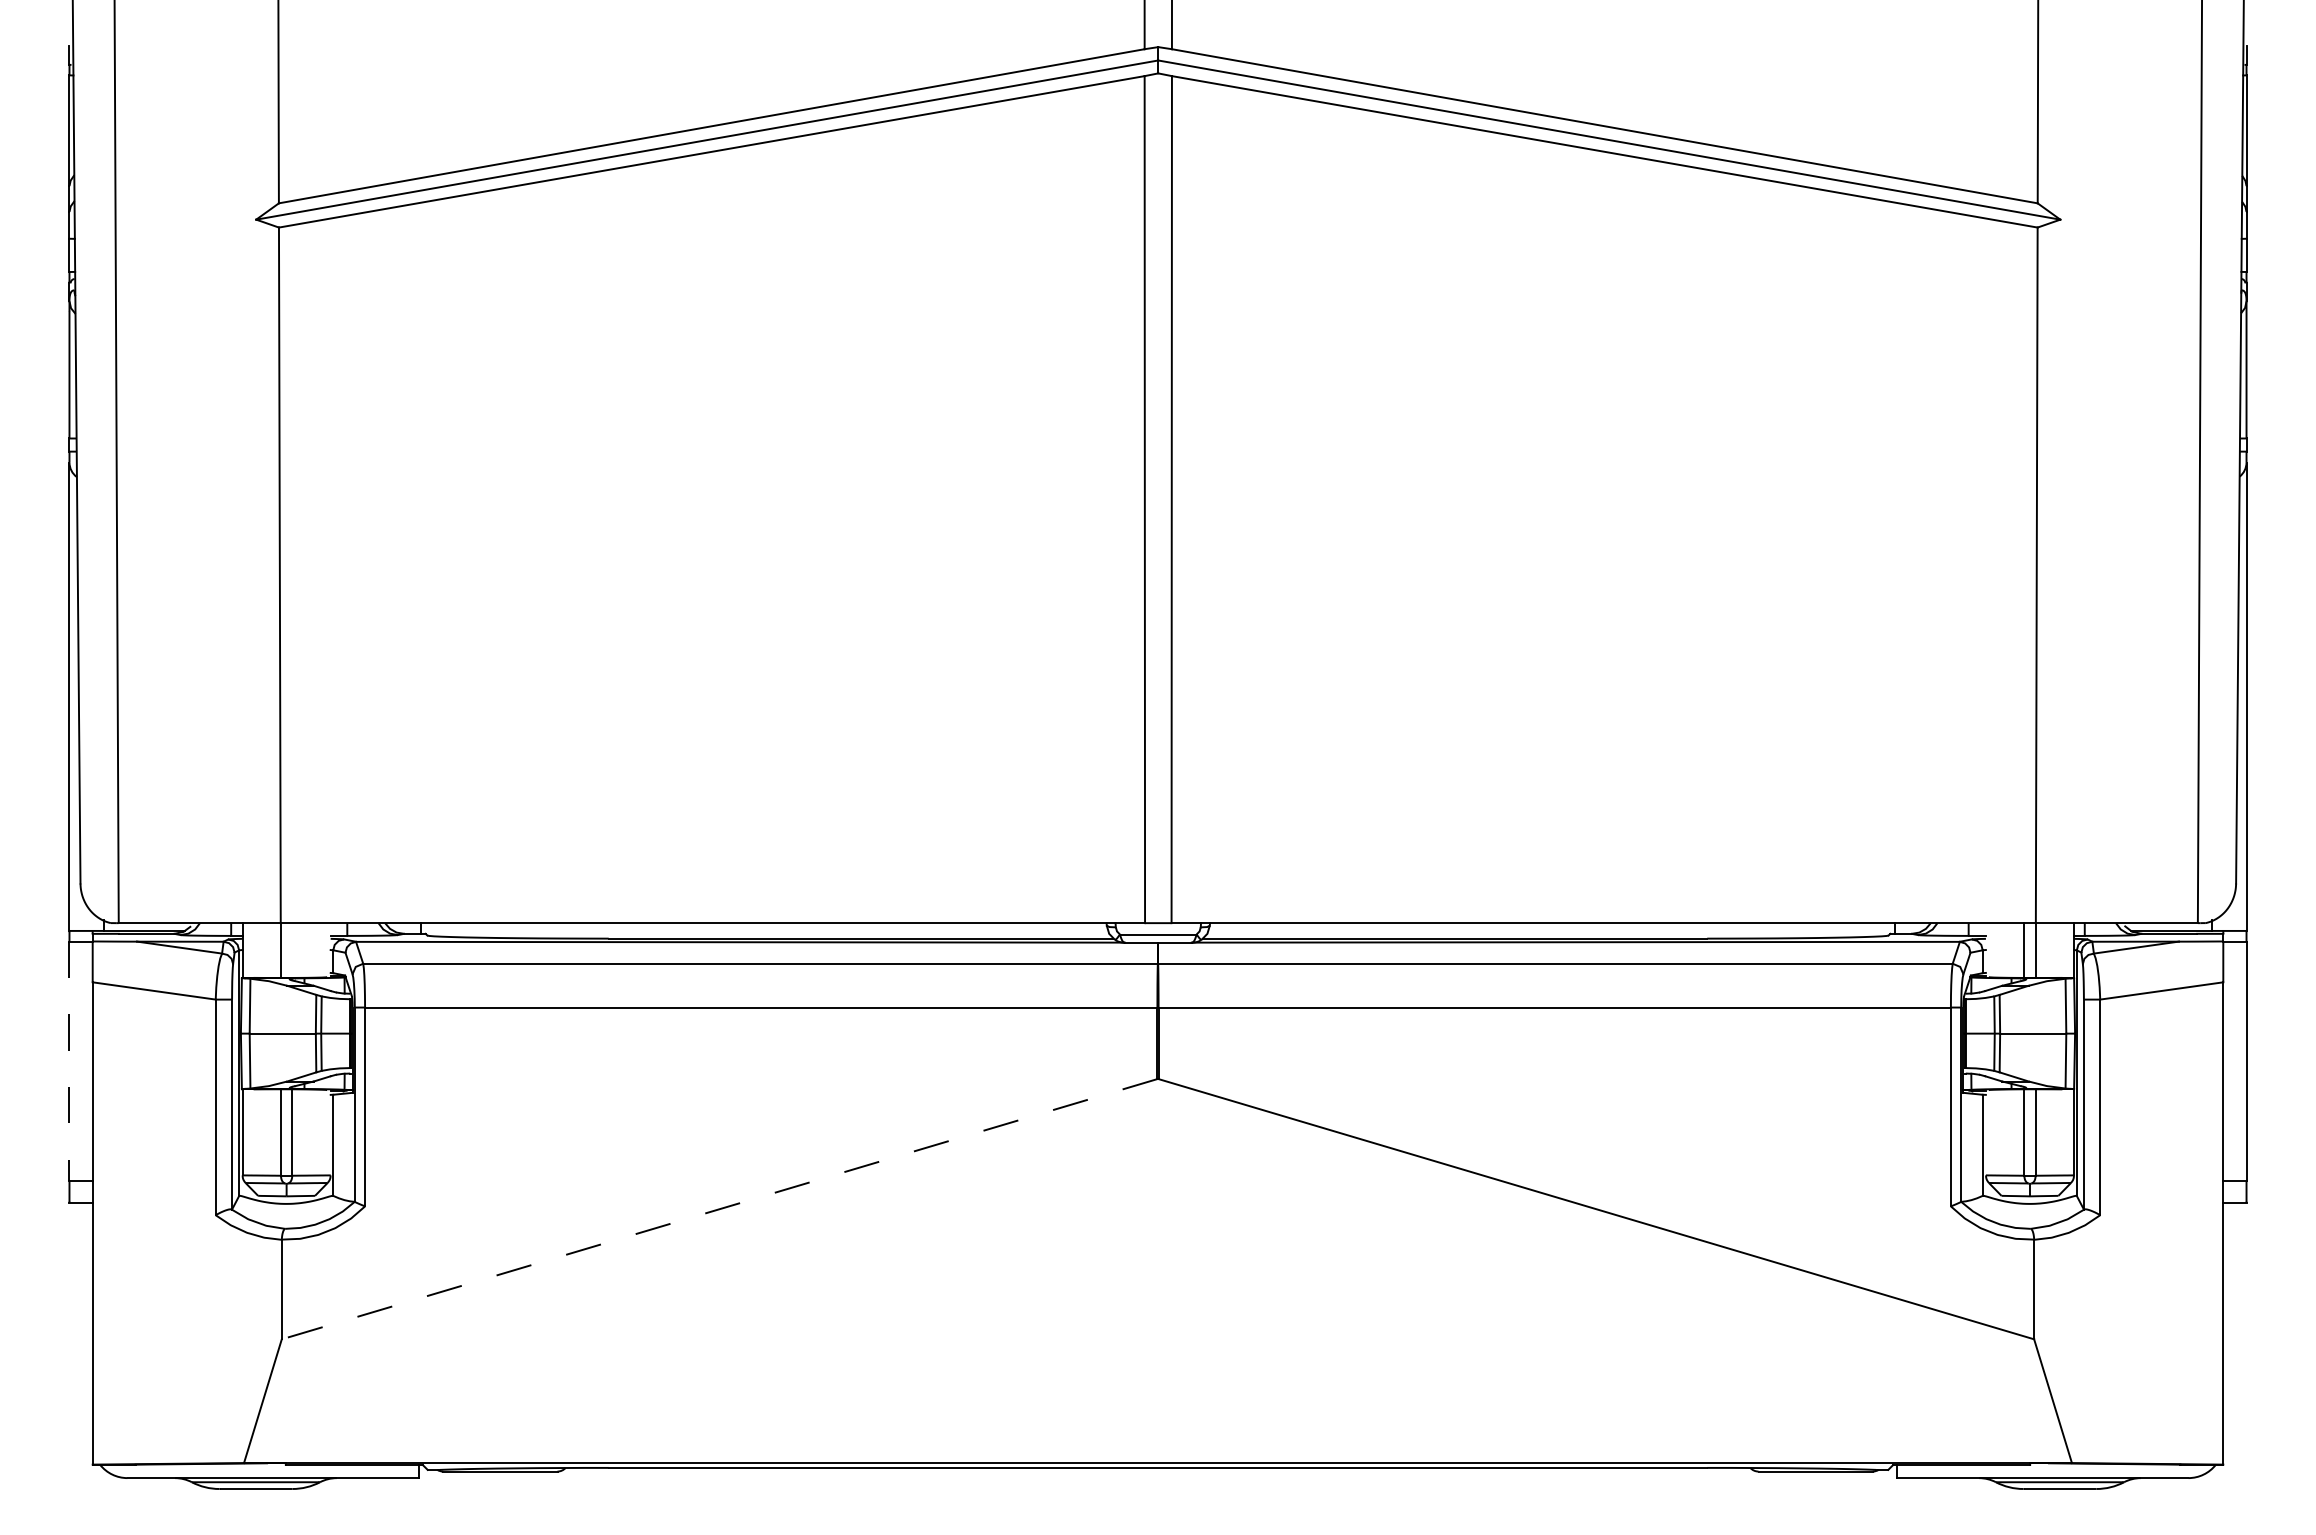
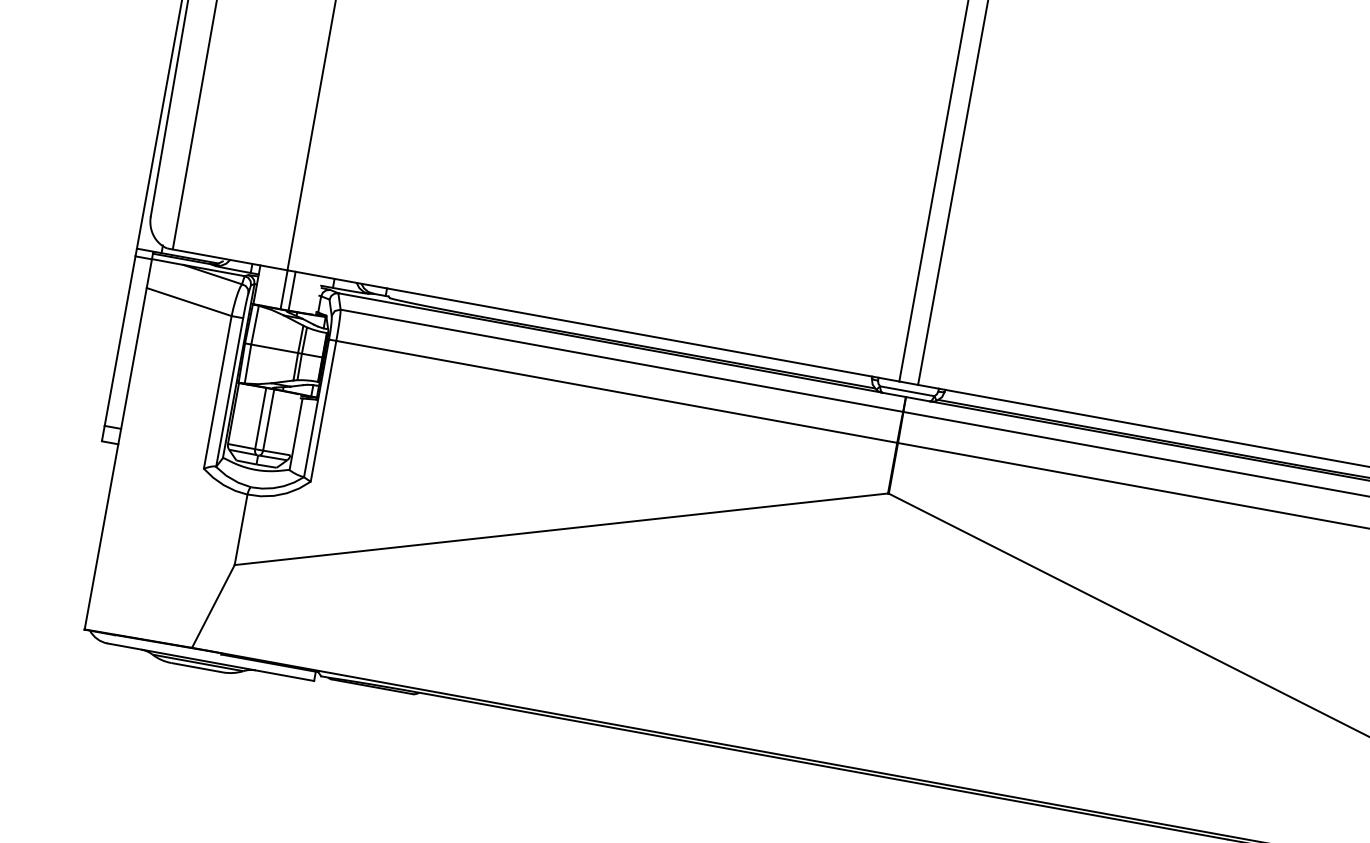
line: (292, 950) -> (292, 291), added
line: (69, 1061) -> (120, 341), dashed -> solid
line: (719, 1209) -> (561, 529), dashed -> solid

